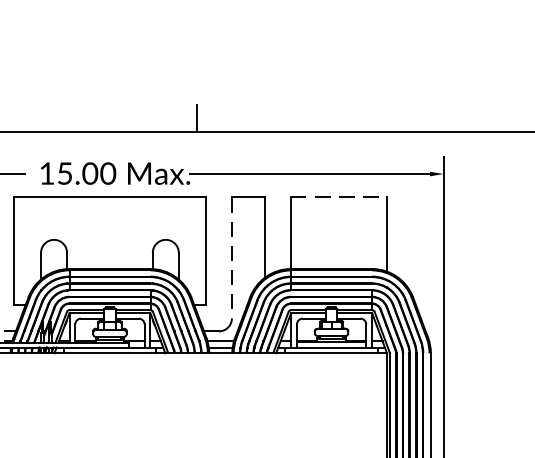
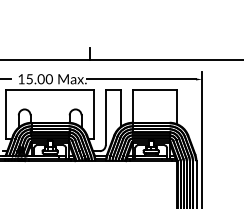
line: (338, 198) -> (154, 90), dashed -> solid
line: (231, 257) -> (105, 117), dashed -> solid

